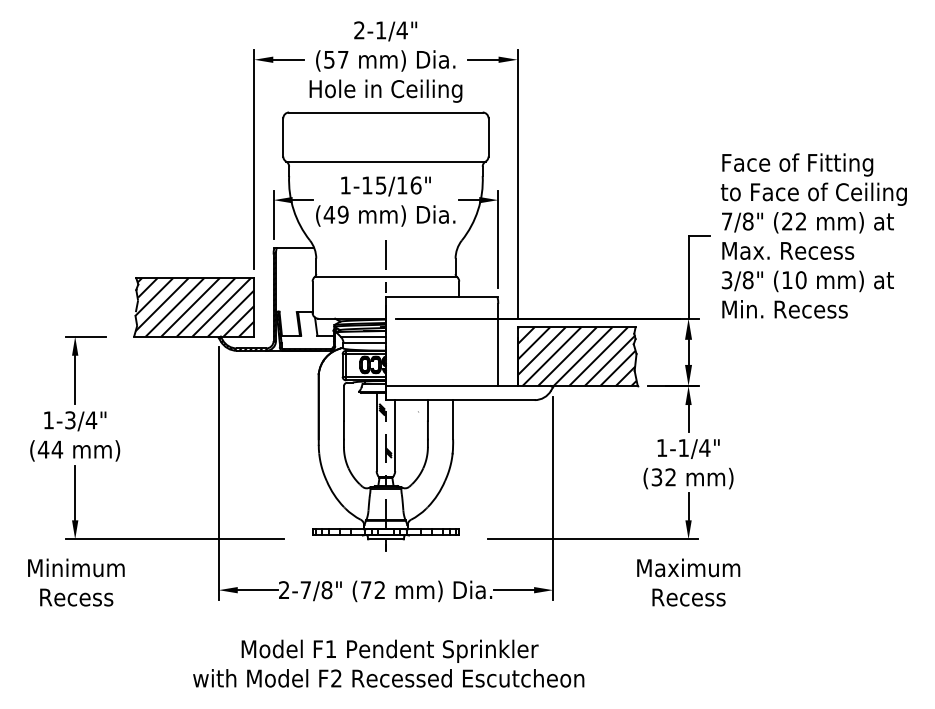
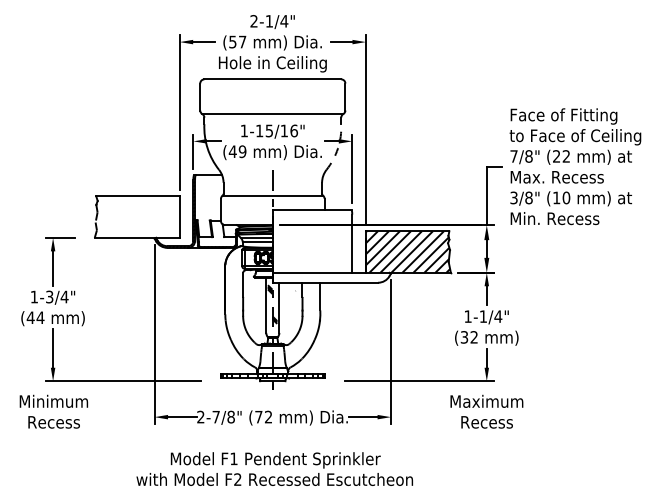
arc: (478, 210) -> (338, 148), solid -> dashed
hatch: (194, 307) -> (137, 217), removed

